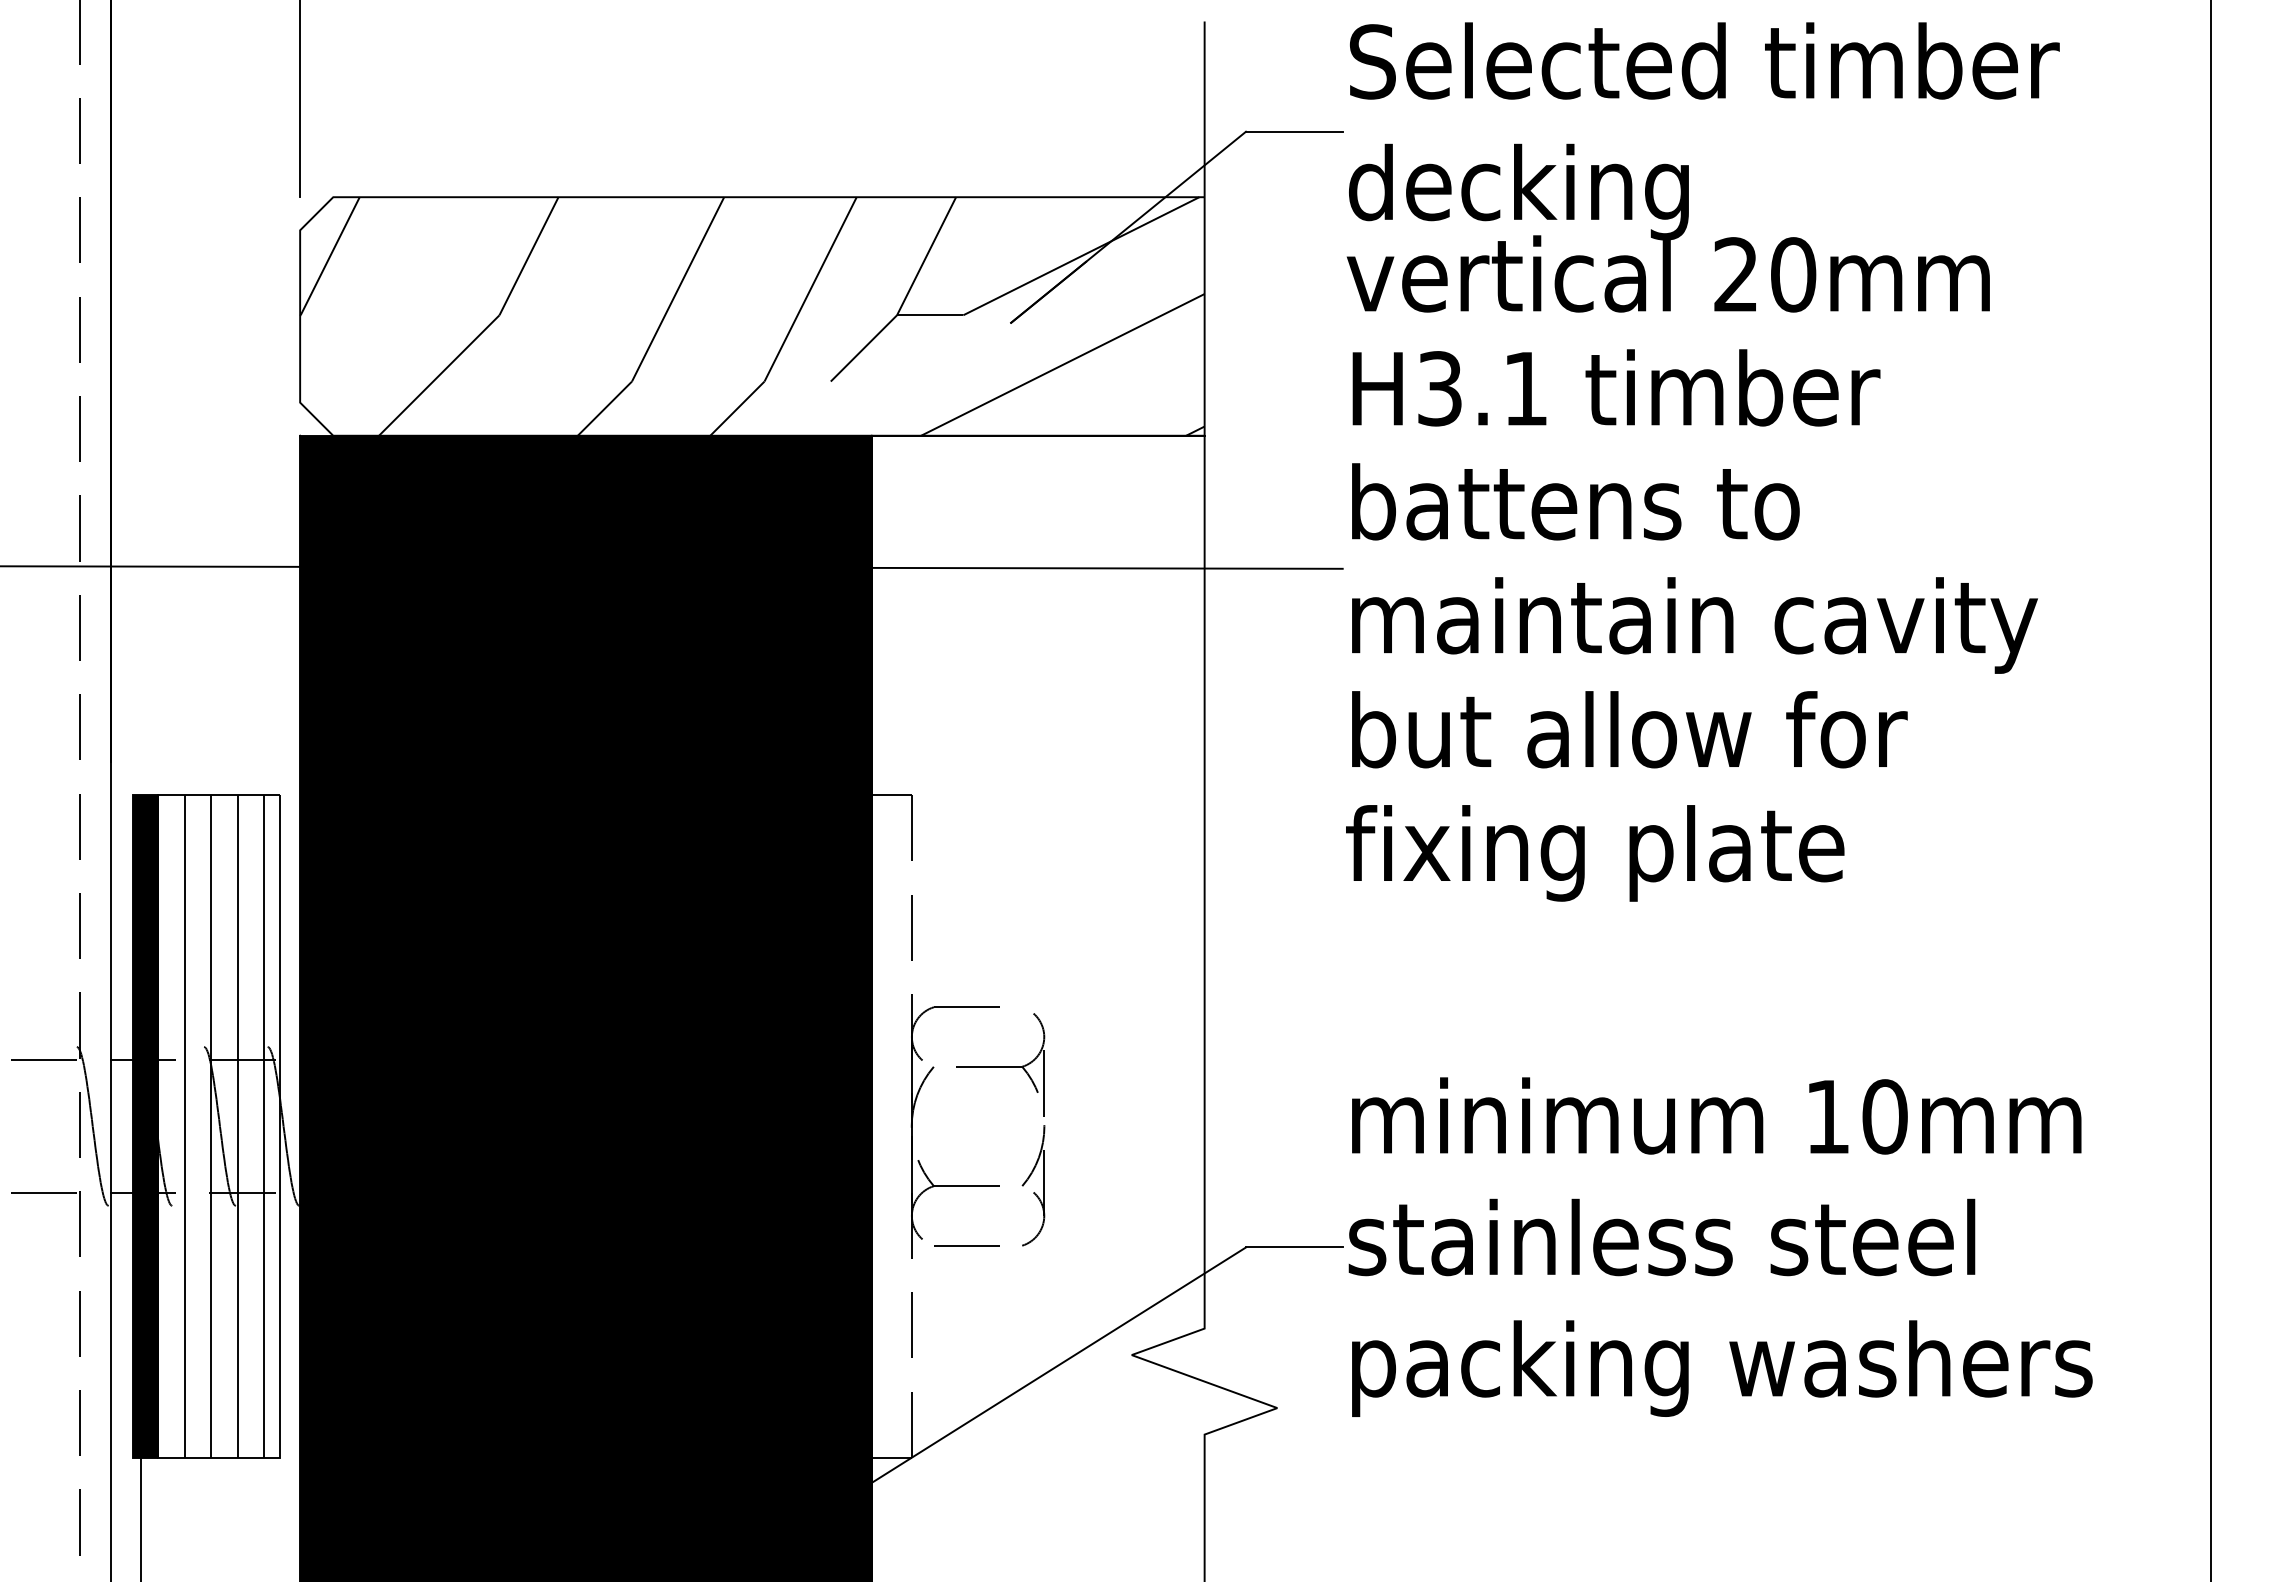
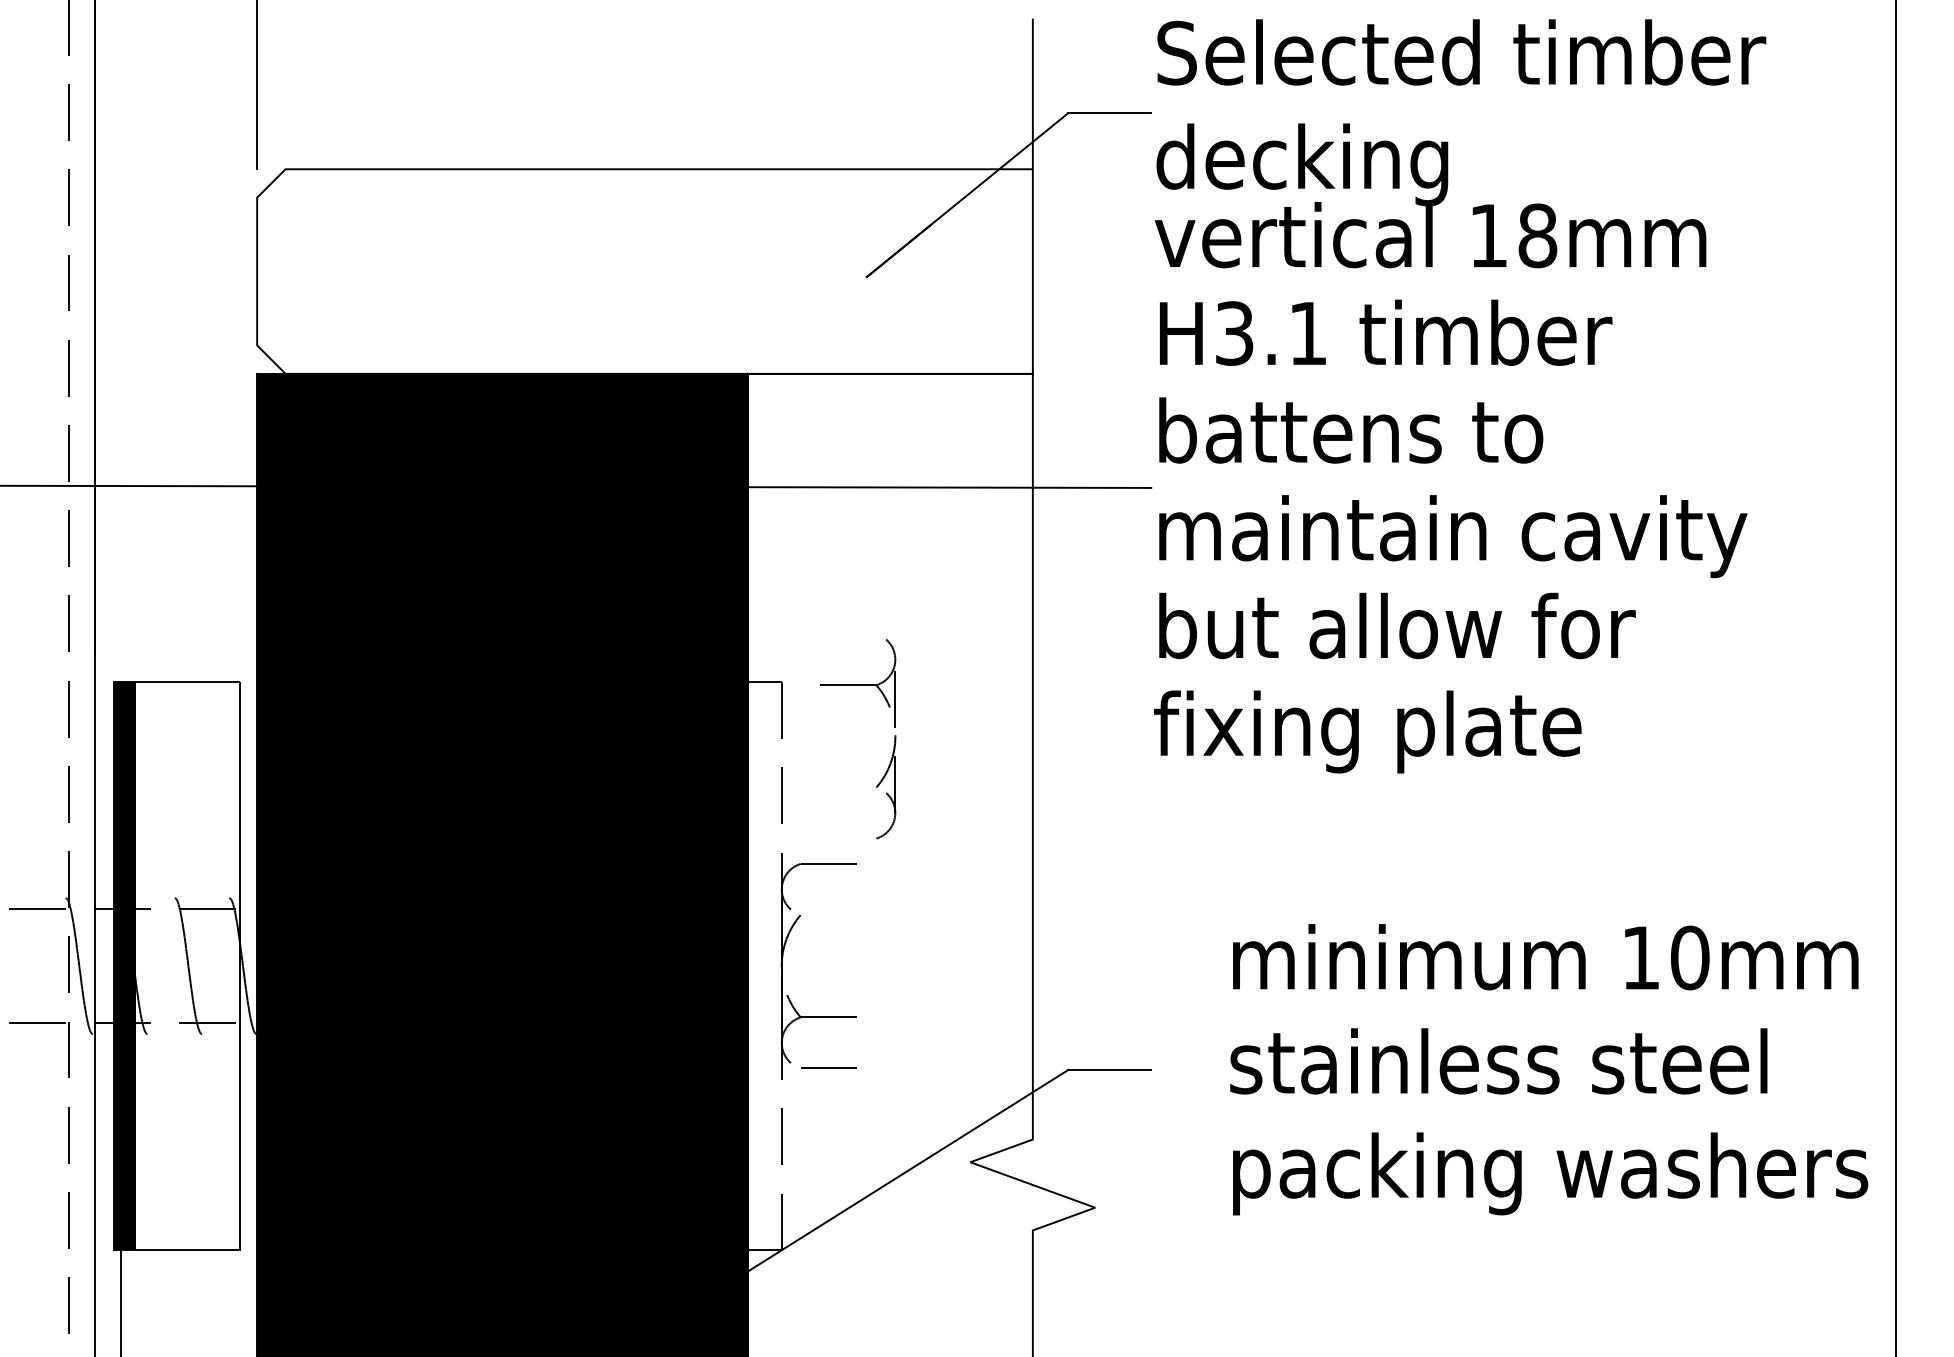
text: (1765, 274) -> (1513, 235), 20mm -> 18mm
hatch: (752, 316) -> (645, 271), removed
hatch: (211, 1126) -> (181, 966), removed
part: (1042, 1136) -> (893, 744), moved
text: (1720, 1246) -> (1549, 1069), moved

